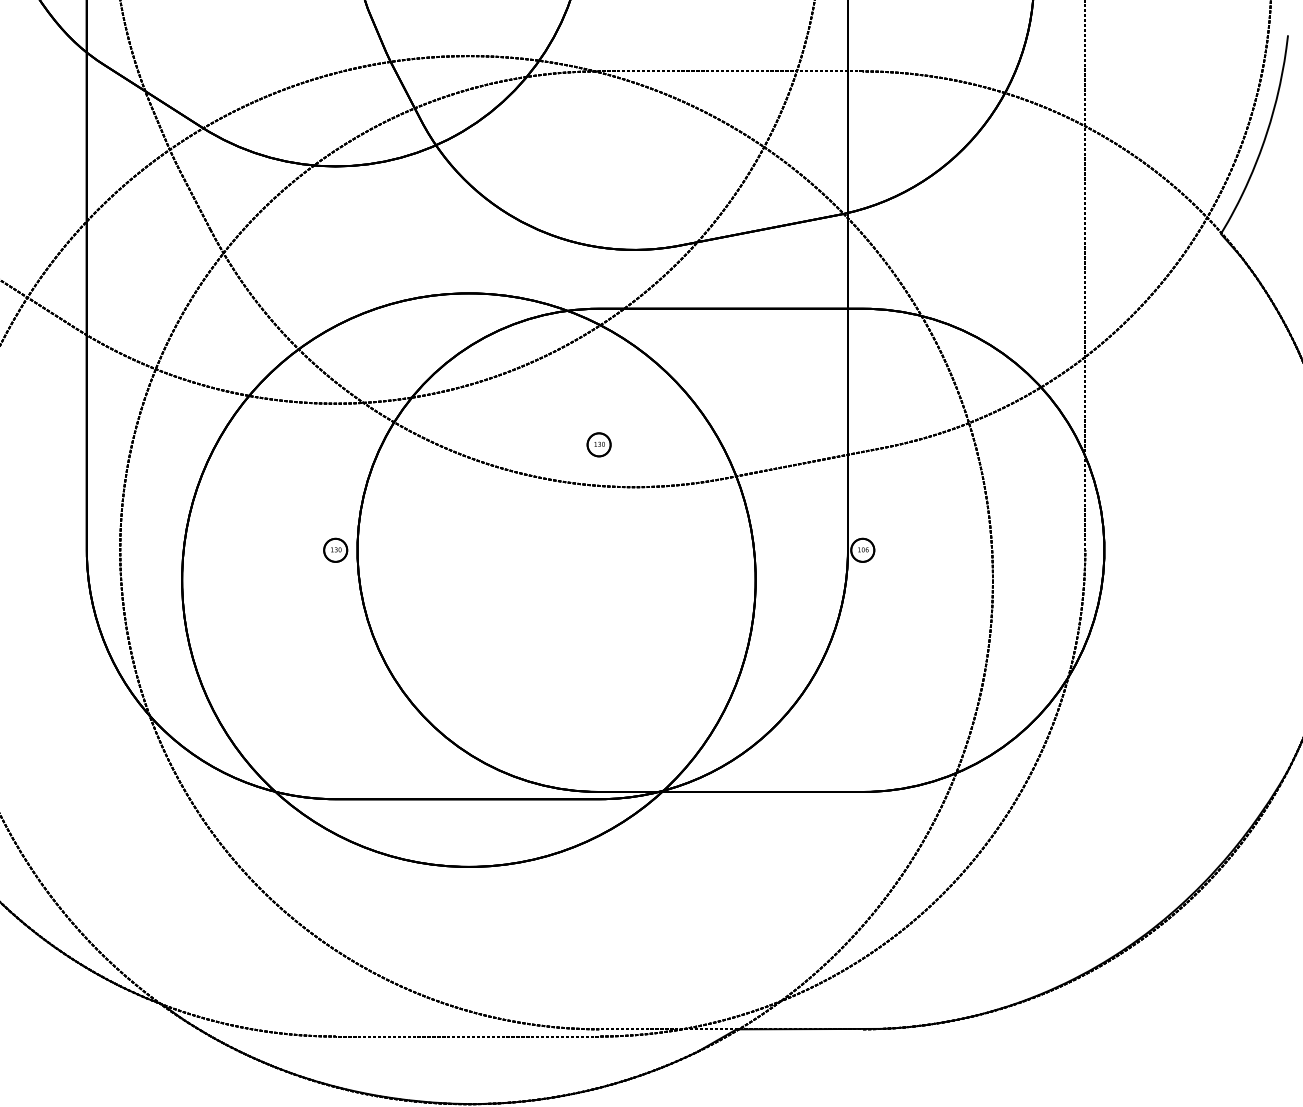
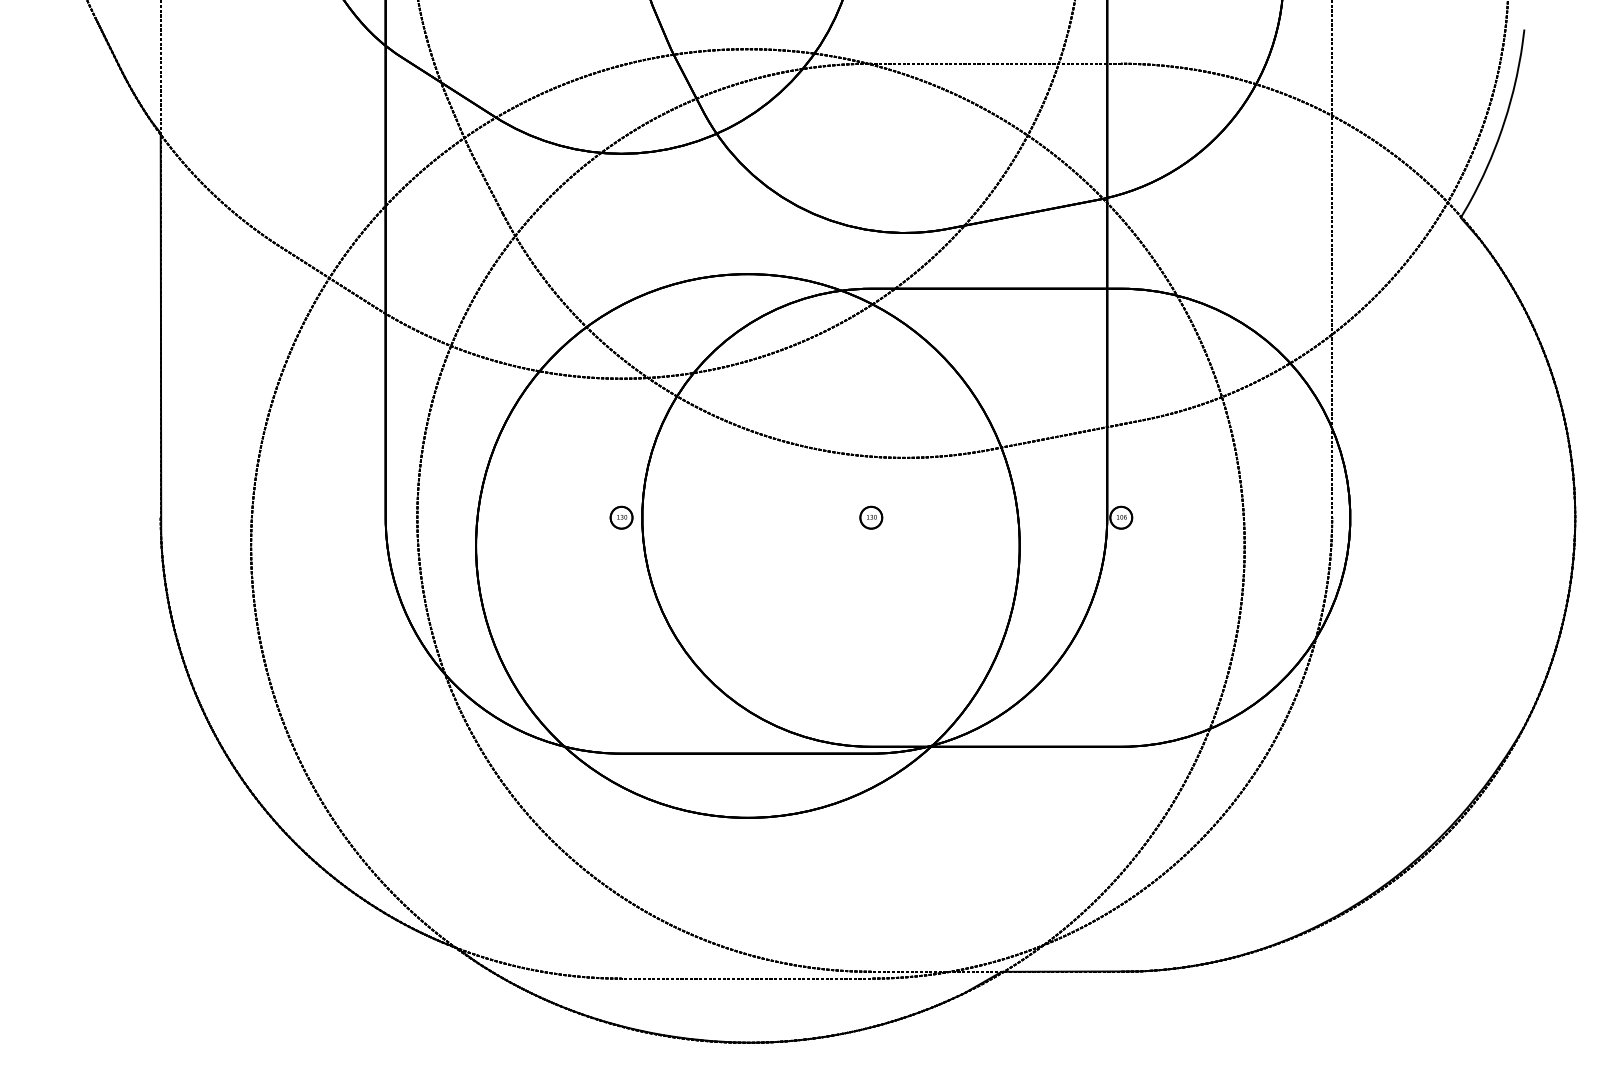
part: (599, 444) -> (871, 517), moved

